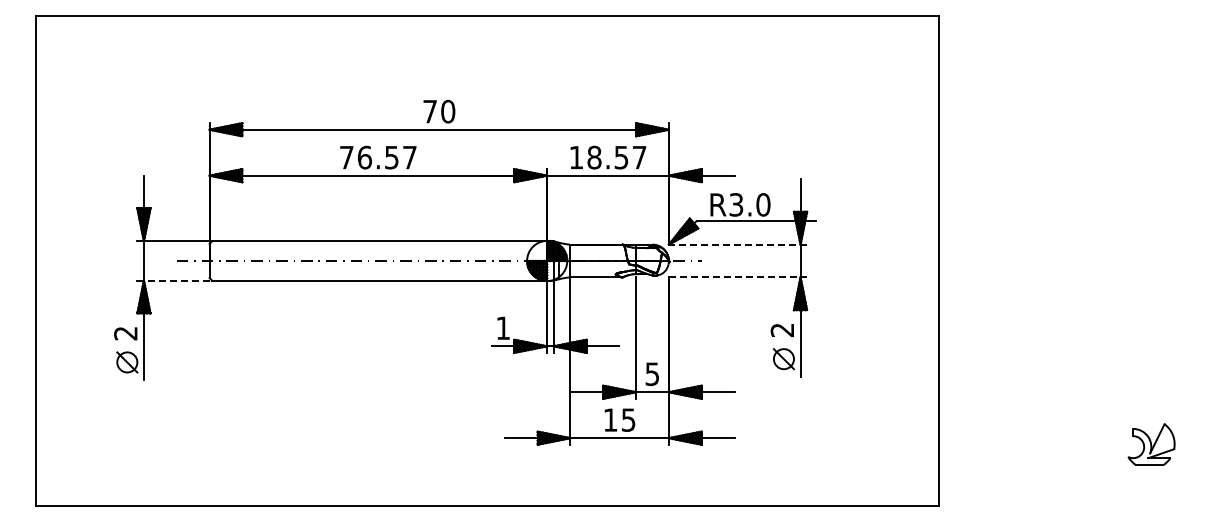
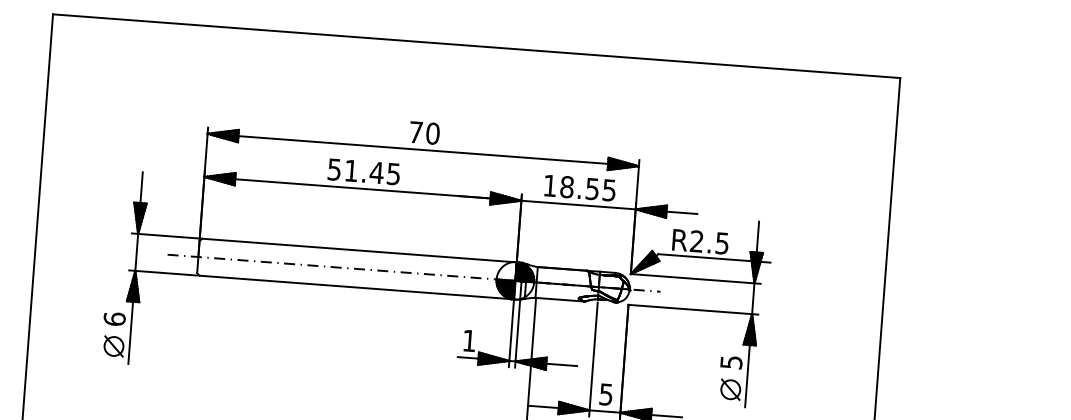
text: (378, 157) -> (364, 171), 76.57 -> 51.45
text: (639, 157) -> (609, 190), 18.57 -> 18.55
text: (749, 204) -> (709, 242), R3.0 -> R2.5
line: (737, 244) -> (695, 278), dashed -> solid
line: (738, 277) -> (693, 309), dashed -> solid
line: (176, 280) -> (165, 273), dashed -> solid
text: (782, 330) -> (731, 362), 2 -> 5
text: (125, 333) -> (114, 319), 2 -> 6

